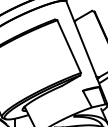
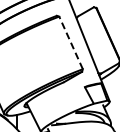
line: (69, 46) -> (71, 42), solid -> dashed

